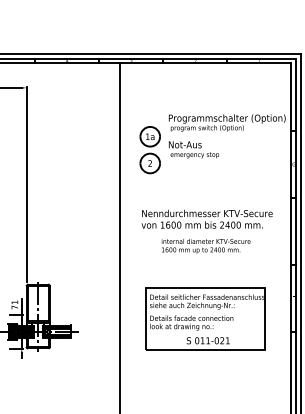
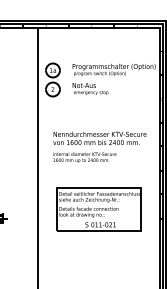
part: (149, 150) -> (52, 80), moved
text: (205, 246) -> (84, 157), moved

